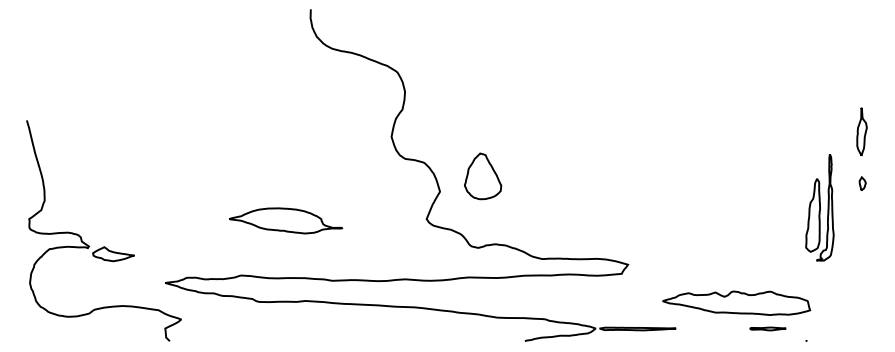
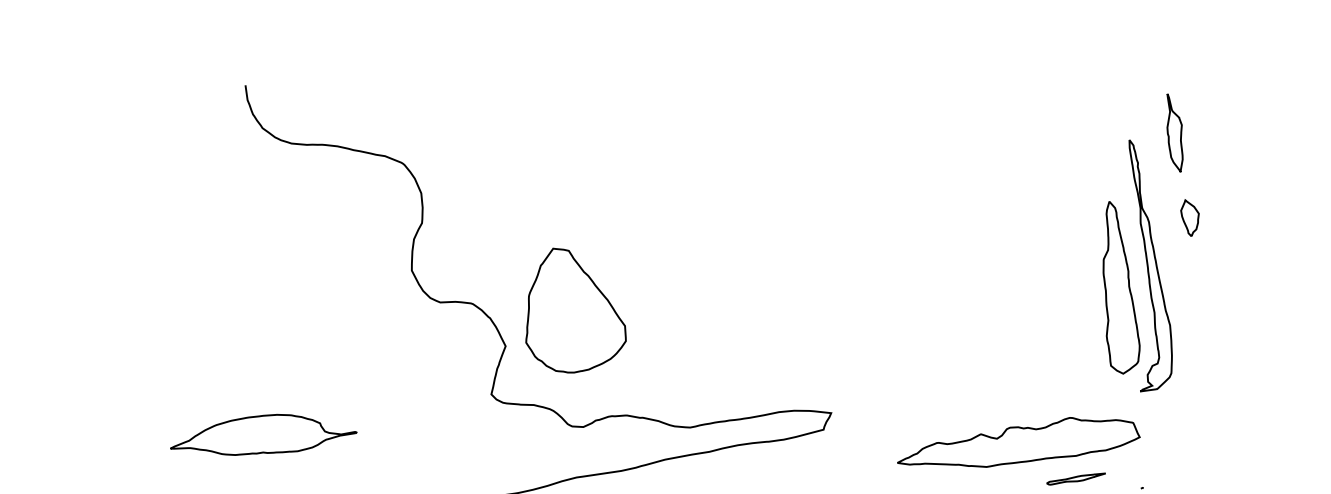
part: (482, 176) -> (570, 309), size x1.67
part: (862, 183) -> (1189, 216), size x1.67
part: (819, 207) -> (1126, 267), size x1.43

